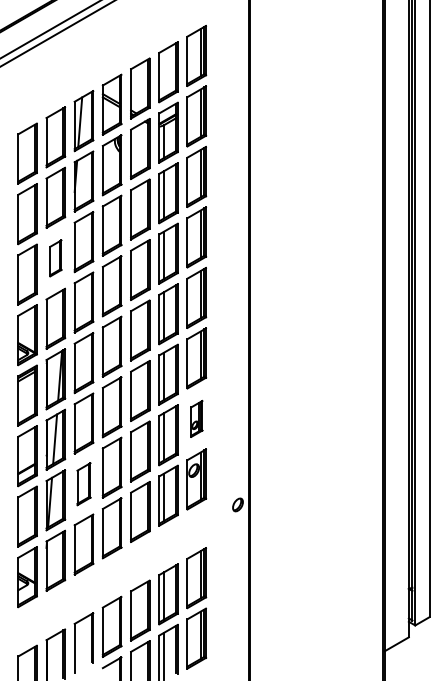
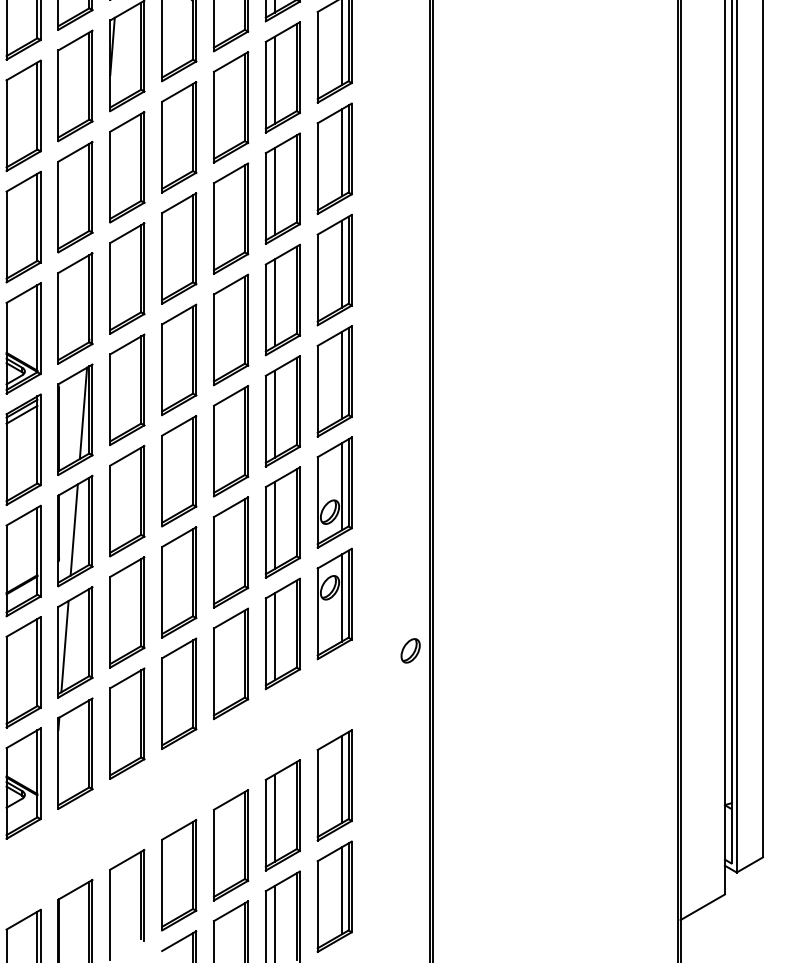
part: (55, 258) -> (74, 197), size x1.67
part: (196, 418) -> (334, 491), size x1.67
part: (83, 484) -> (126, 613), size x1.43

